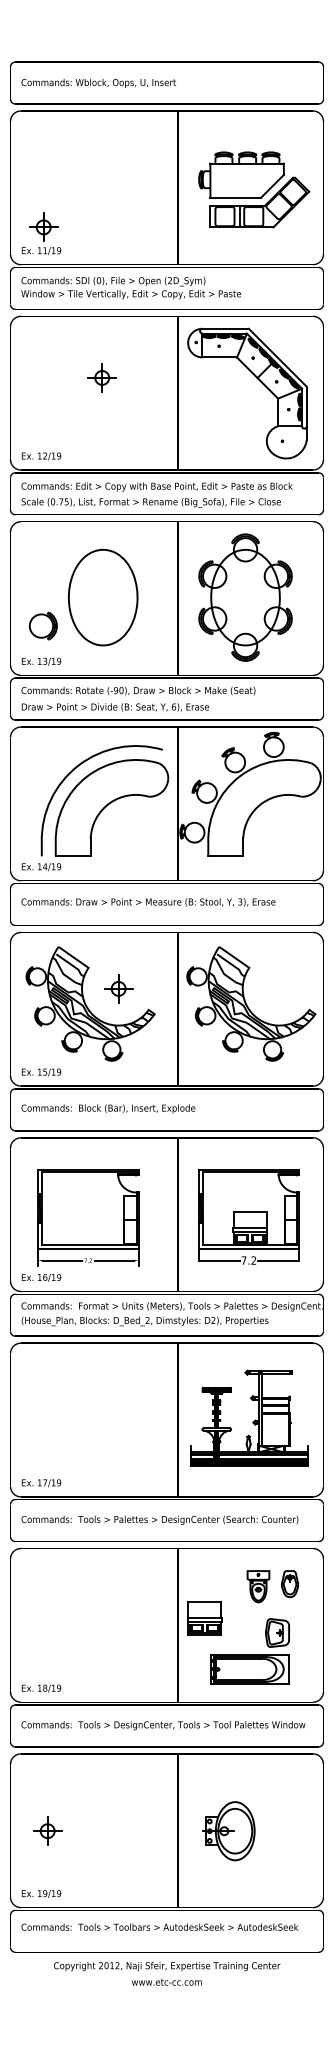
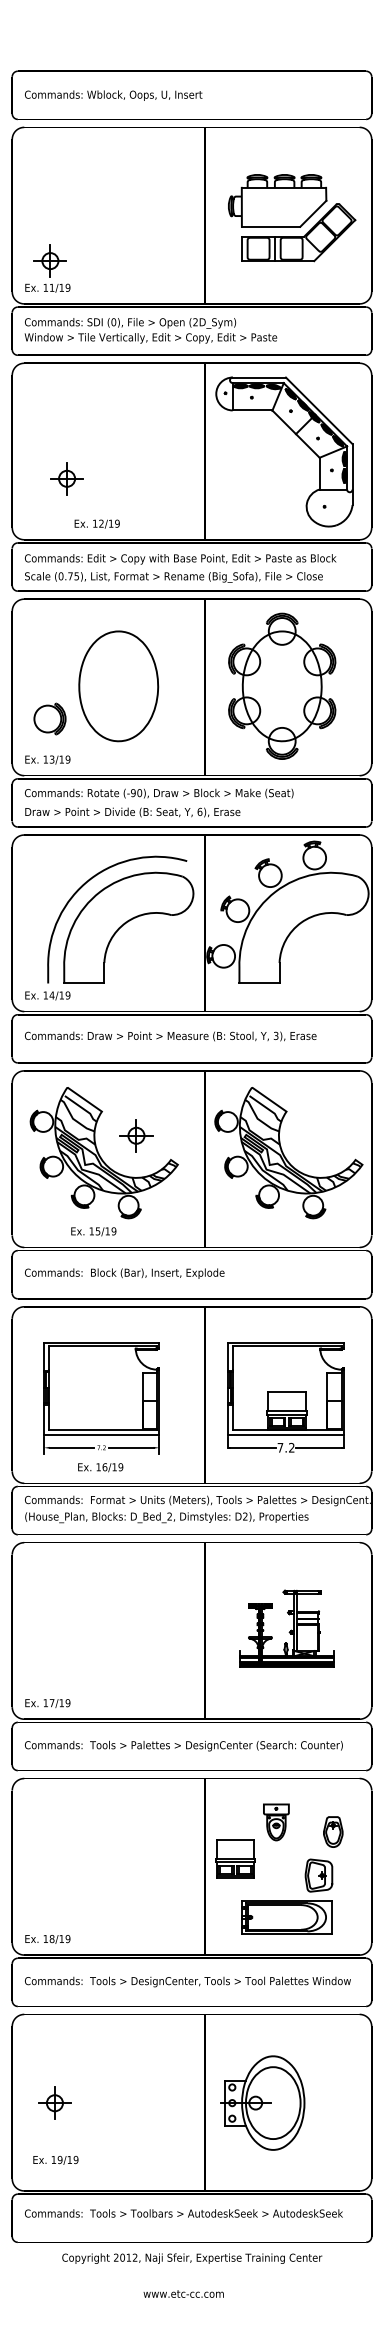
part: (101, 377) -> (66, 478), moved
text: (41, 456) -> (97, 524), moved
text: (41, 1072) -> (93, 1231), moved
text: (41, 1277) -> (100, 1467), moved
part: (249, 1417) -> (286, 1628), size x0.7
part: (289, 1584) -> (332, 1832), moved
part: (258, 1586) -> (276, 1822), moved
part: (228, 1831) -> (262, 2103), size x1.4
text: (41, 1893) -> (55, 2159), moved
text: (166, 1982) -> (183, 2294), moved

